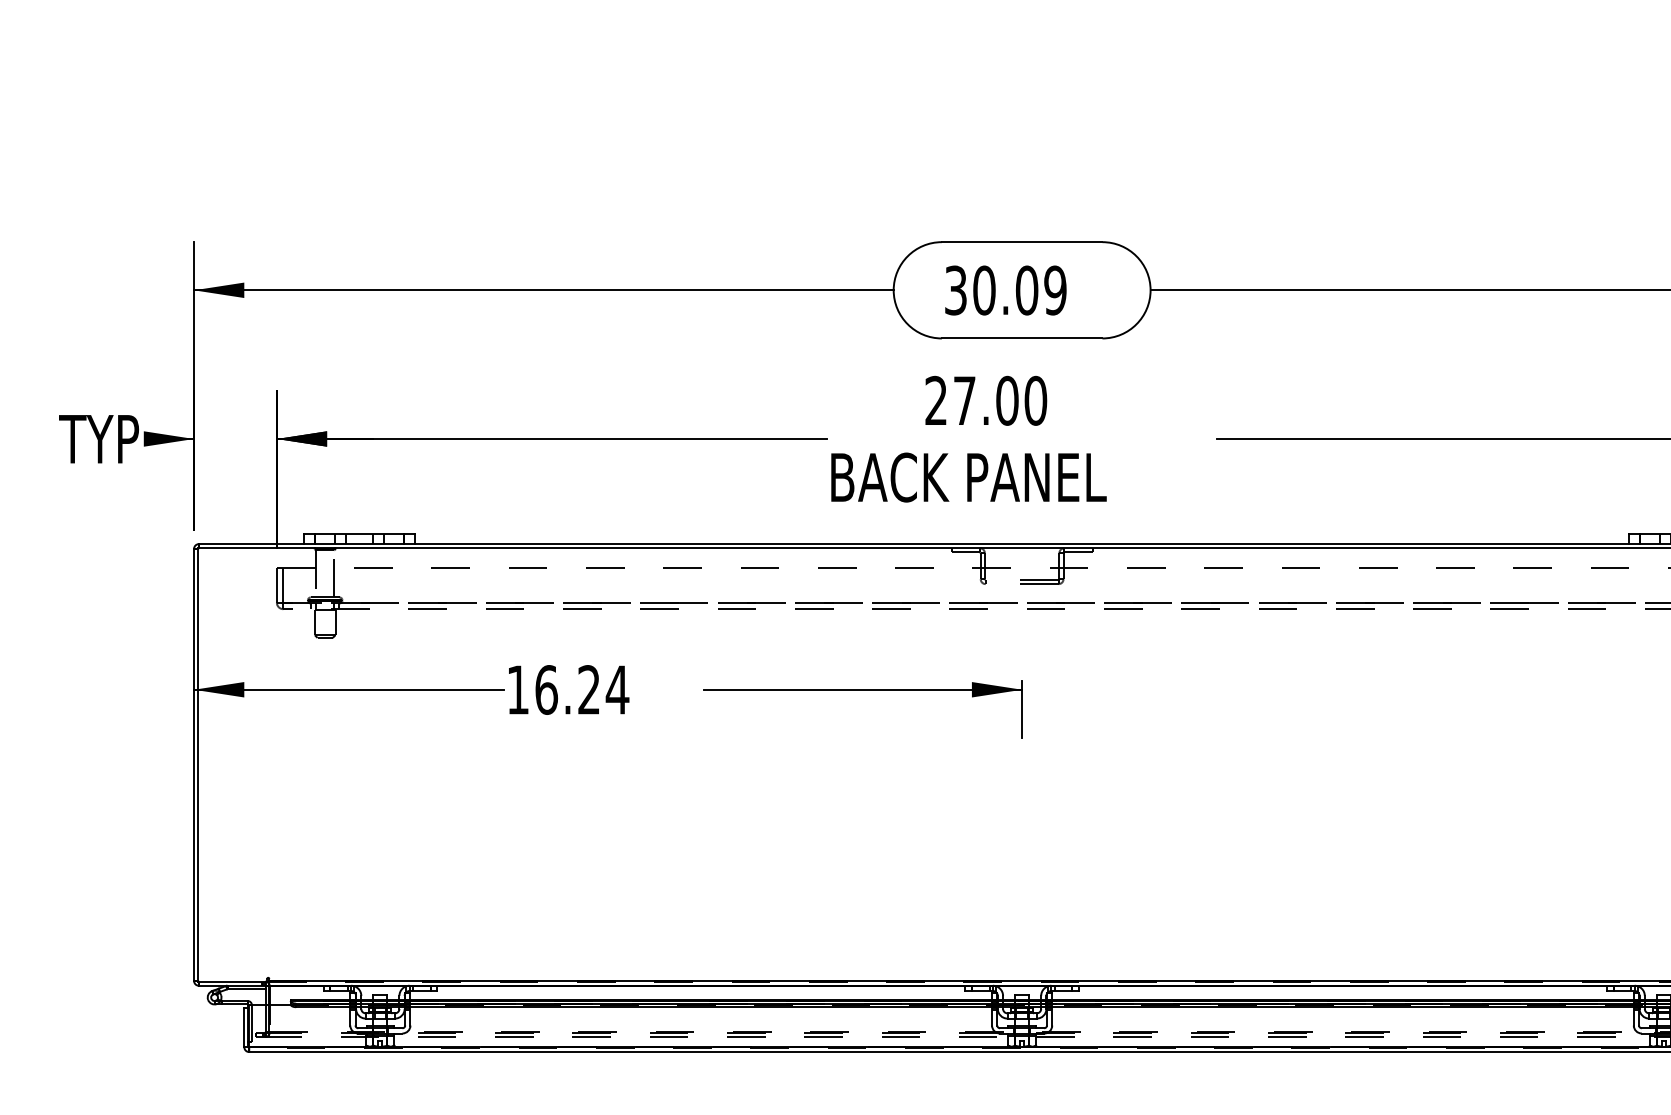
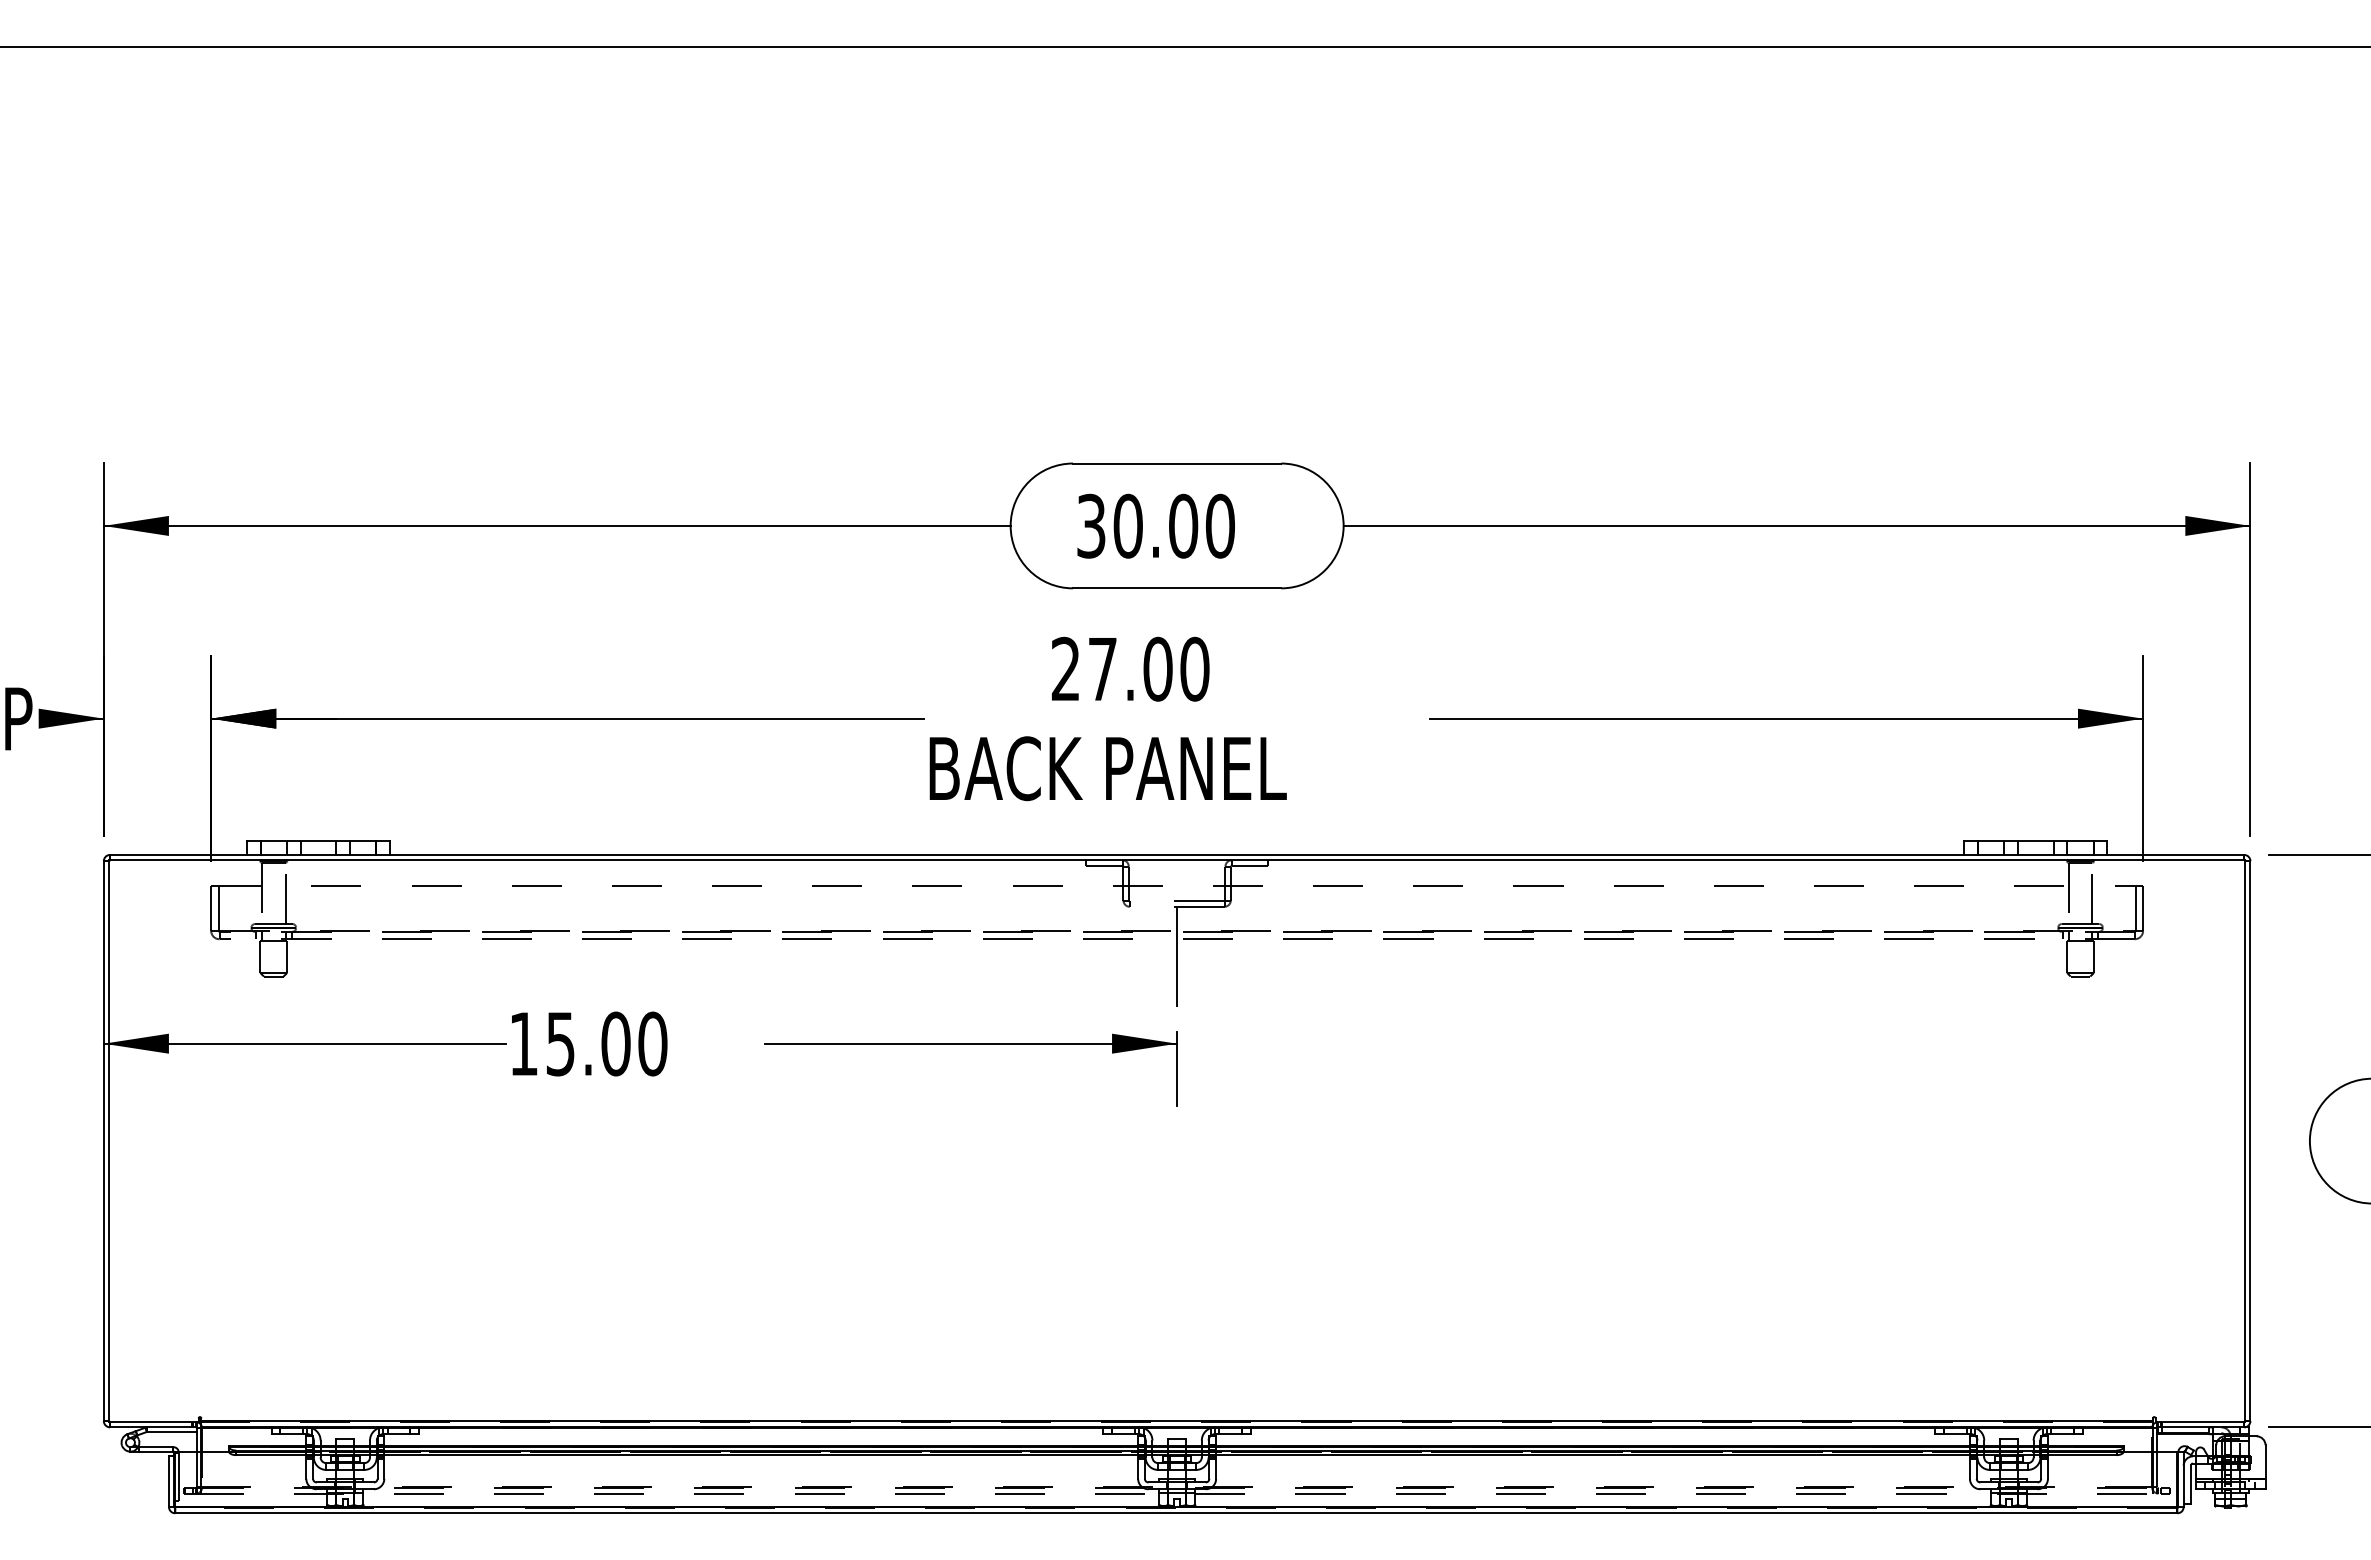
text: (1054, 290) -> (1219, 526), 30.09 -> 30.00
line: (1022, 622) -> (1177, 956), added
text: (582, 689) -> (607, 1043), 16.24 -> 15.00

